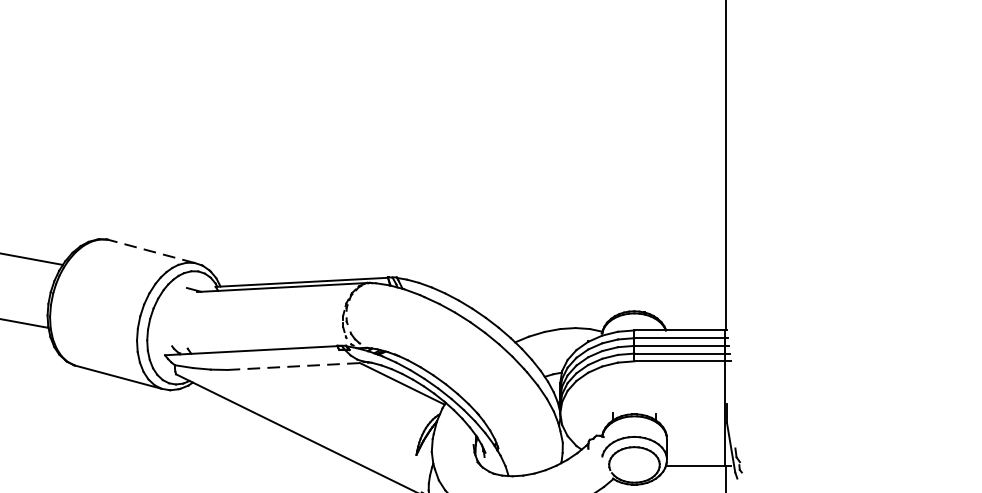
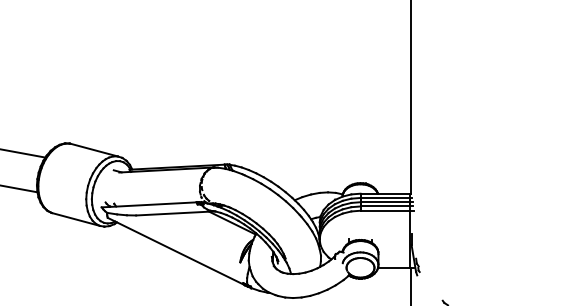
line: (150, 252) -> (93, 150), dashed -> solid
line: (298, 366) -> (175, 213), dashed -> solid

